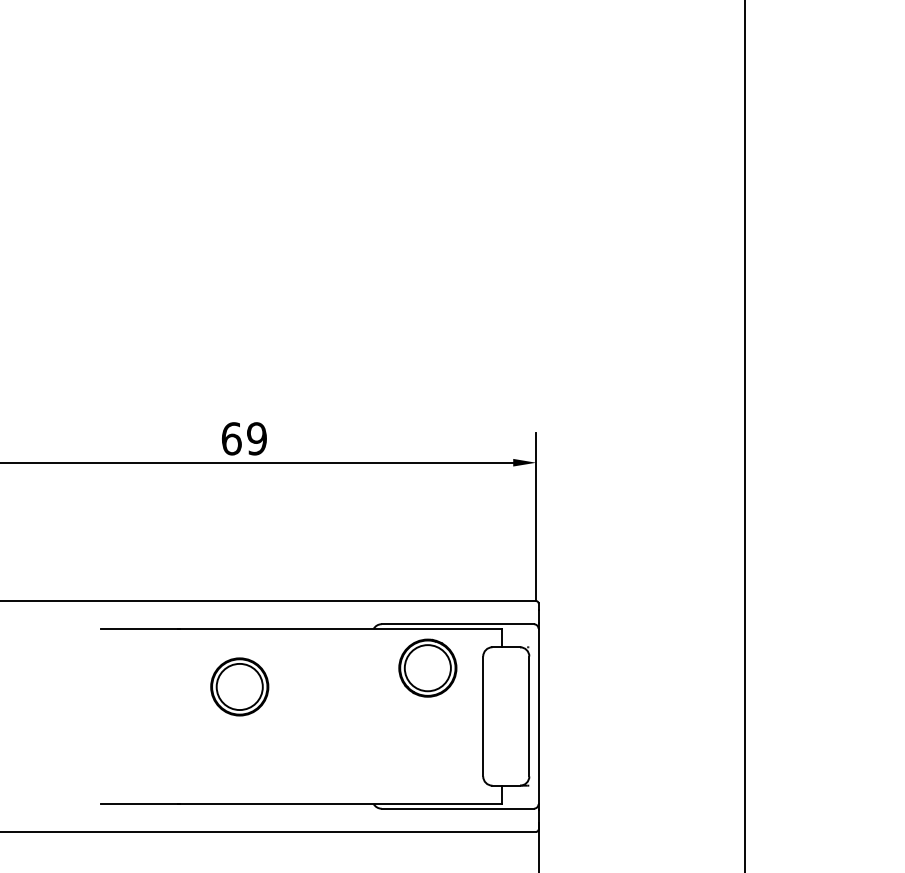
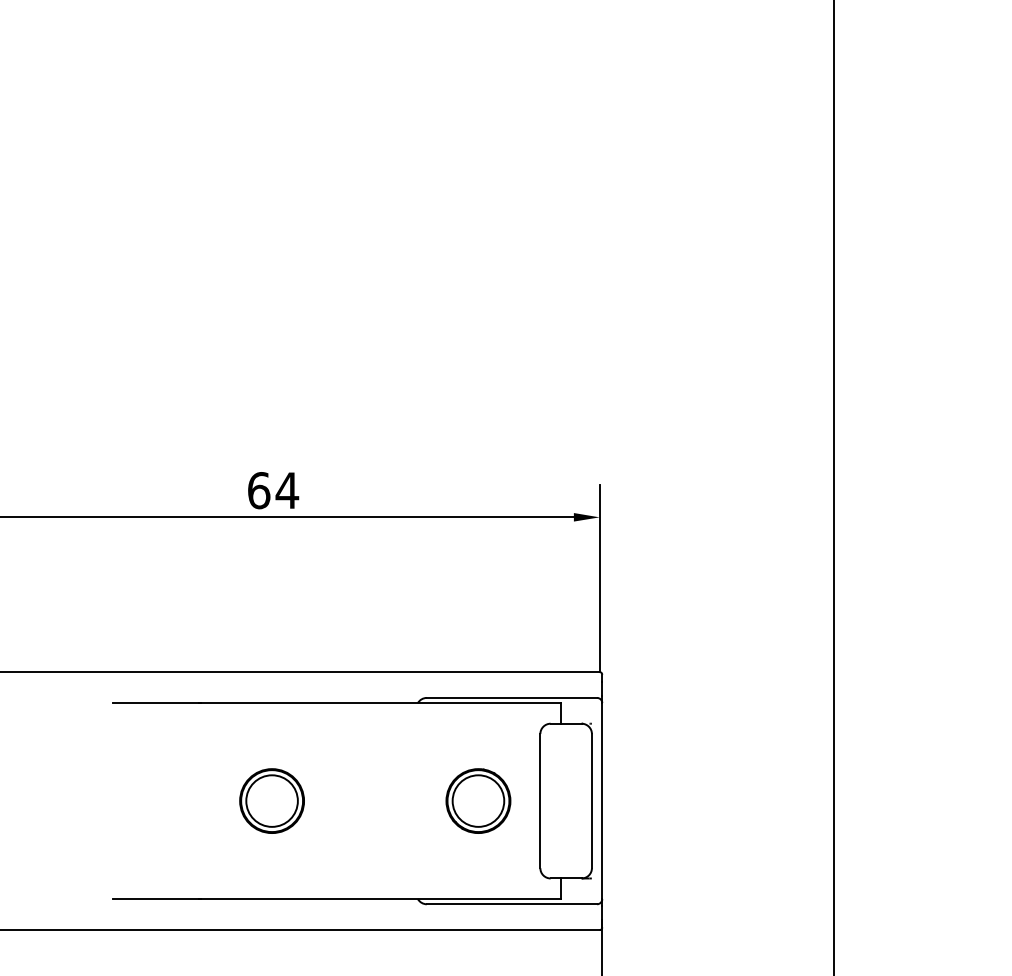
text: (257, 438) -> (287, 490), 69 -> 64
part: (427, 667) -> (478, 800), moved
part: (239, 686) -> (271, 800), moved

